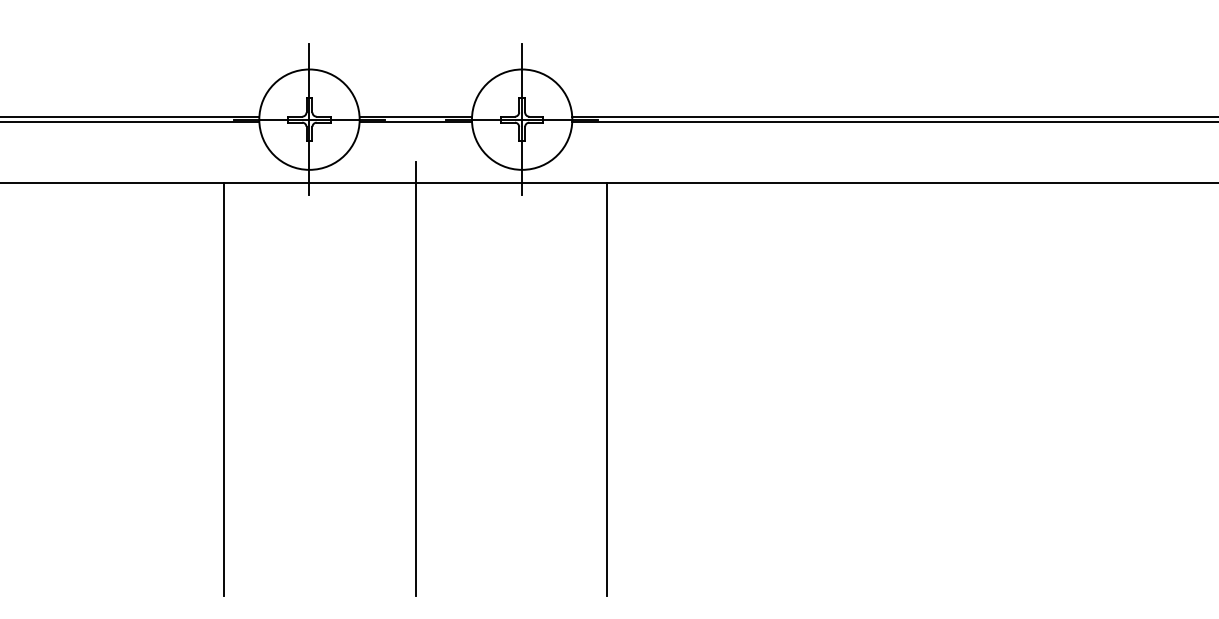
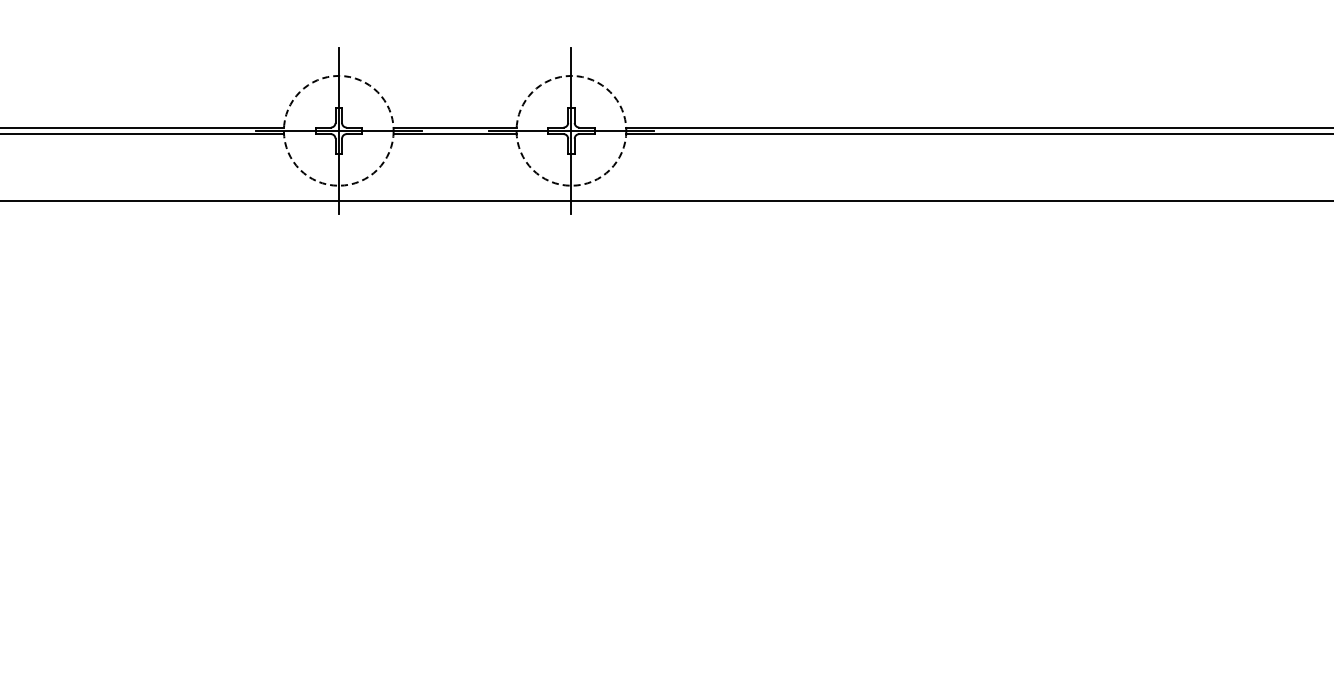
circle: (309, 119) -> (338, 130), solid -> dashed
circle: (522, 119) -> (571, 130), solid -> dashed
line: (416, 378) -> (455, 414), removed
line: (224, 389) -> (245, 426), removed
line: (607, 389) -> (664, 426), removed

